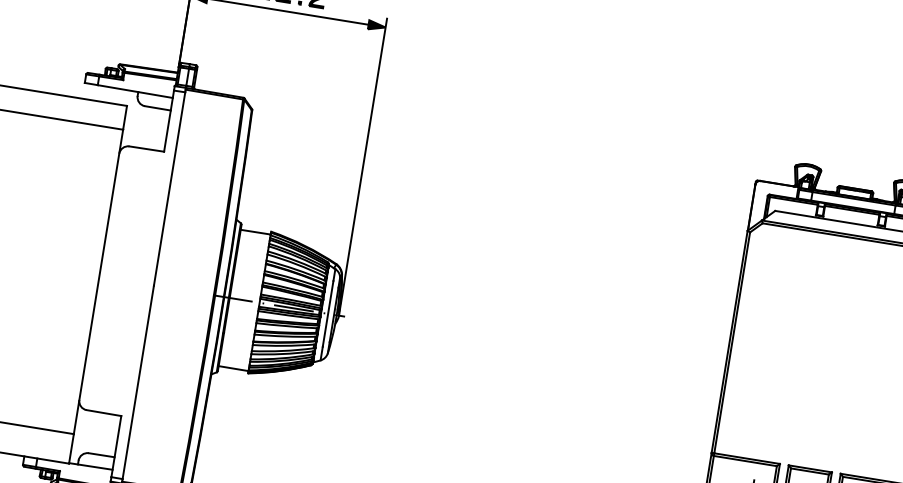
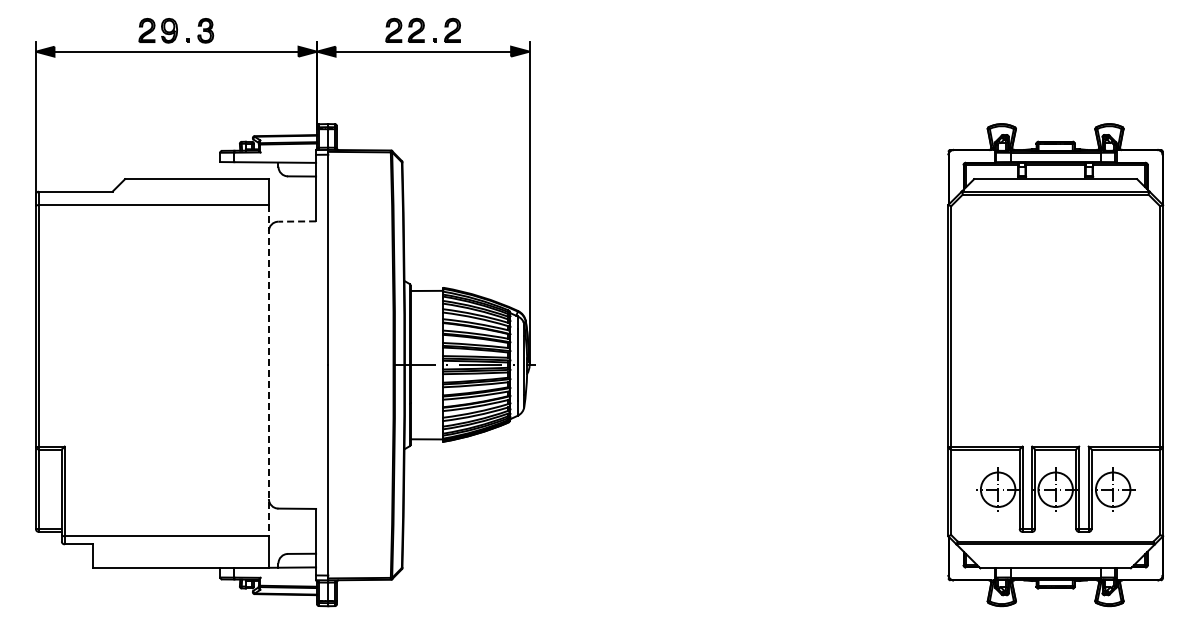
line: (147, 149) -> (297, 221), solid -> dashed
line: (98, 281) -> (268, 370), solid -> dashed

